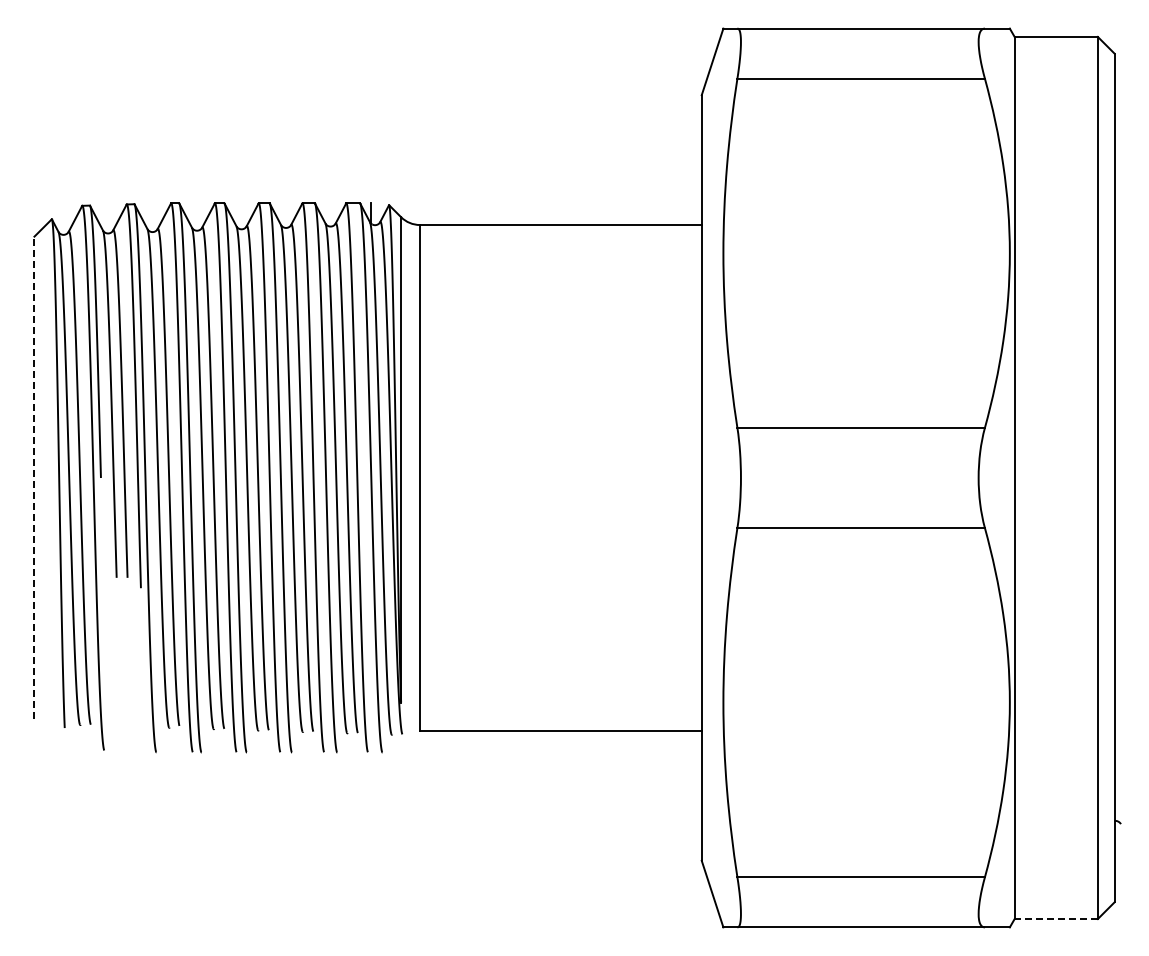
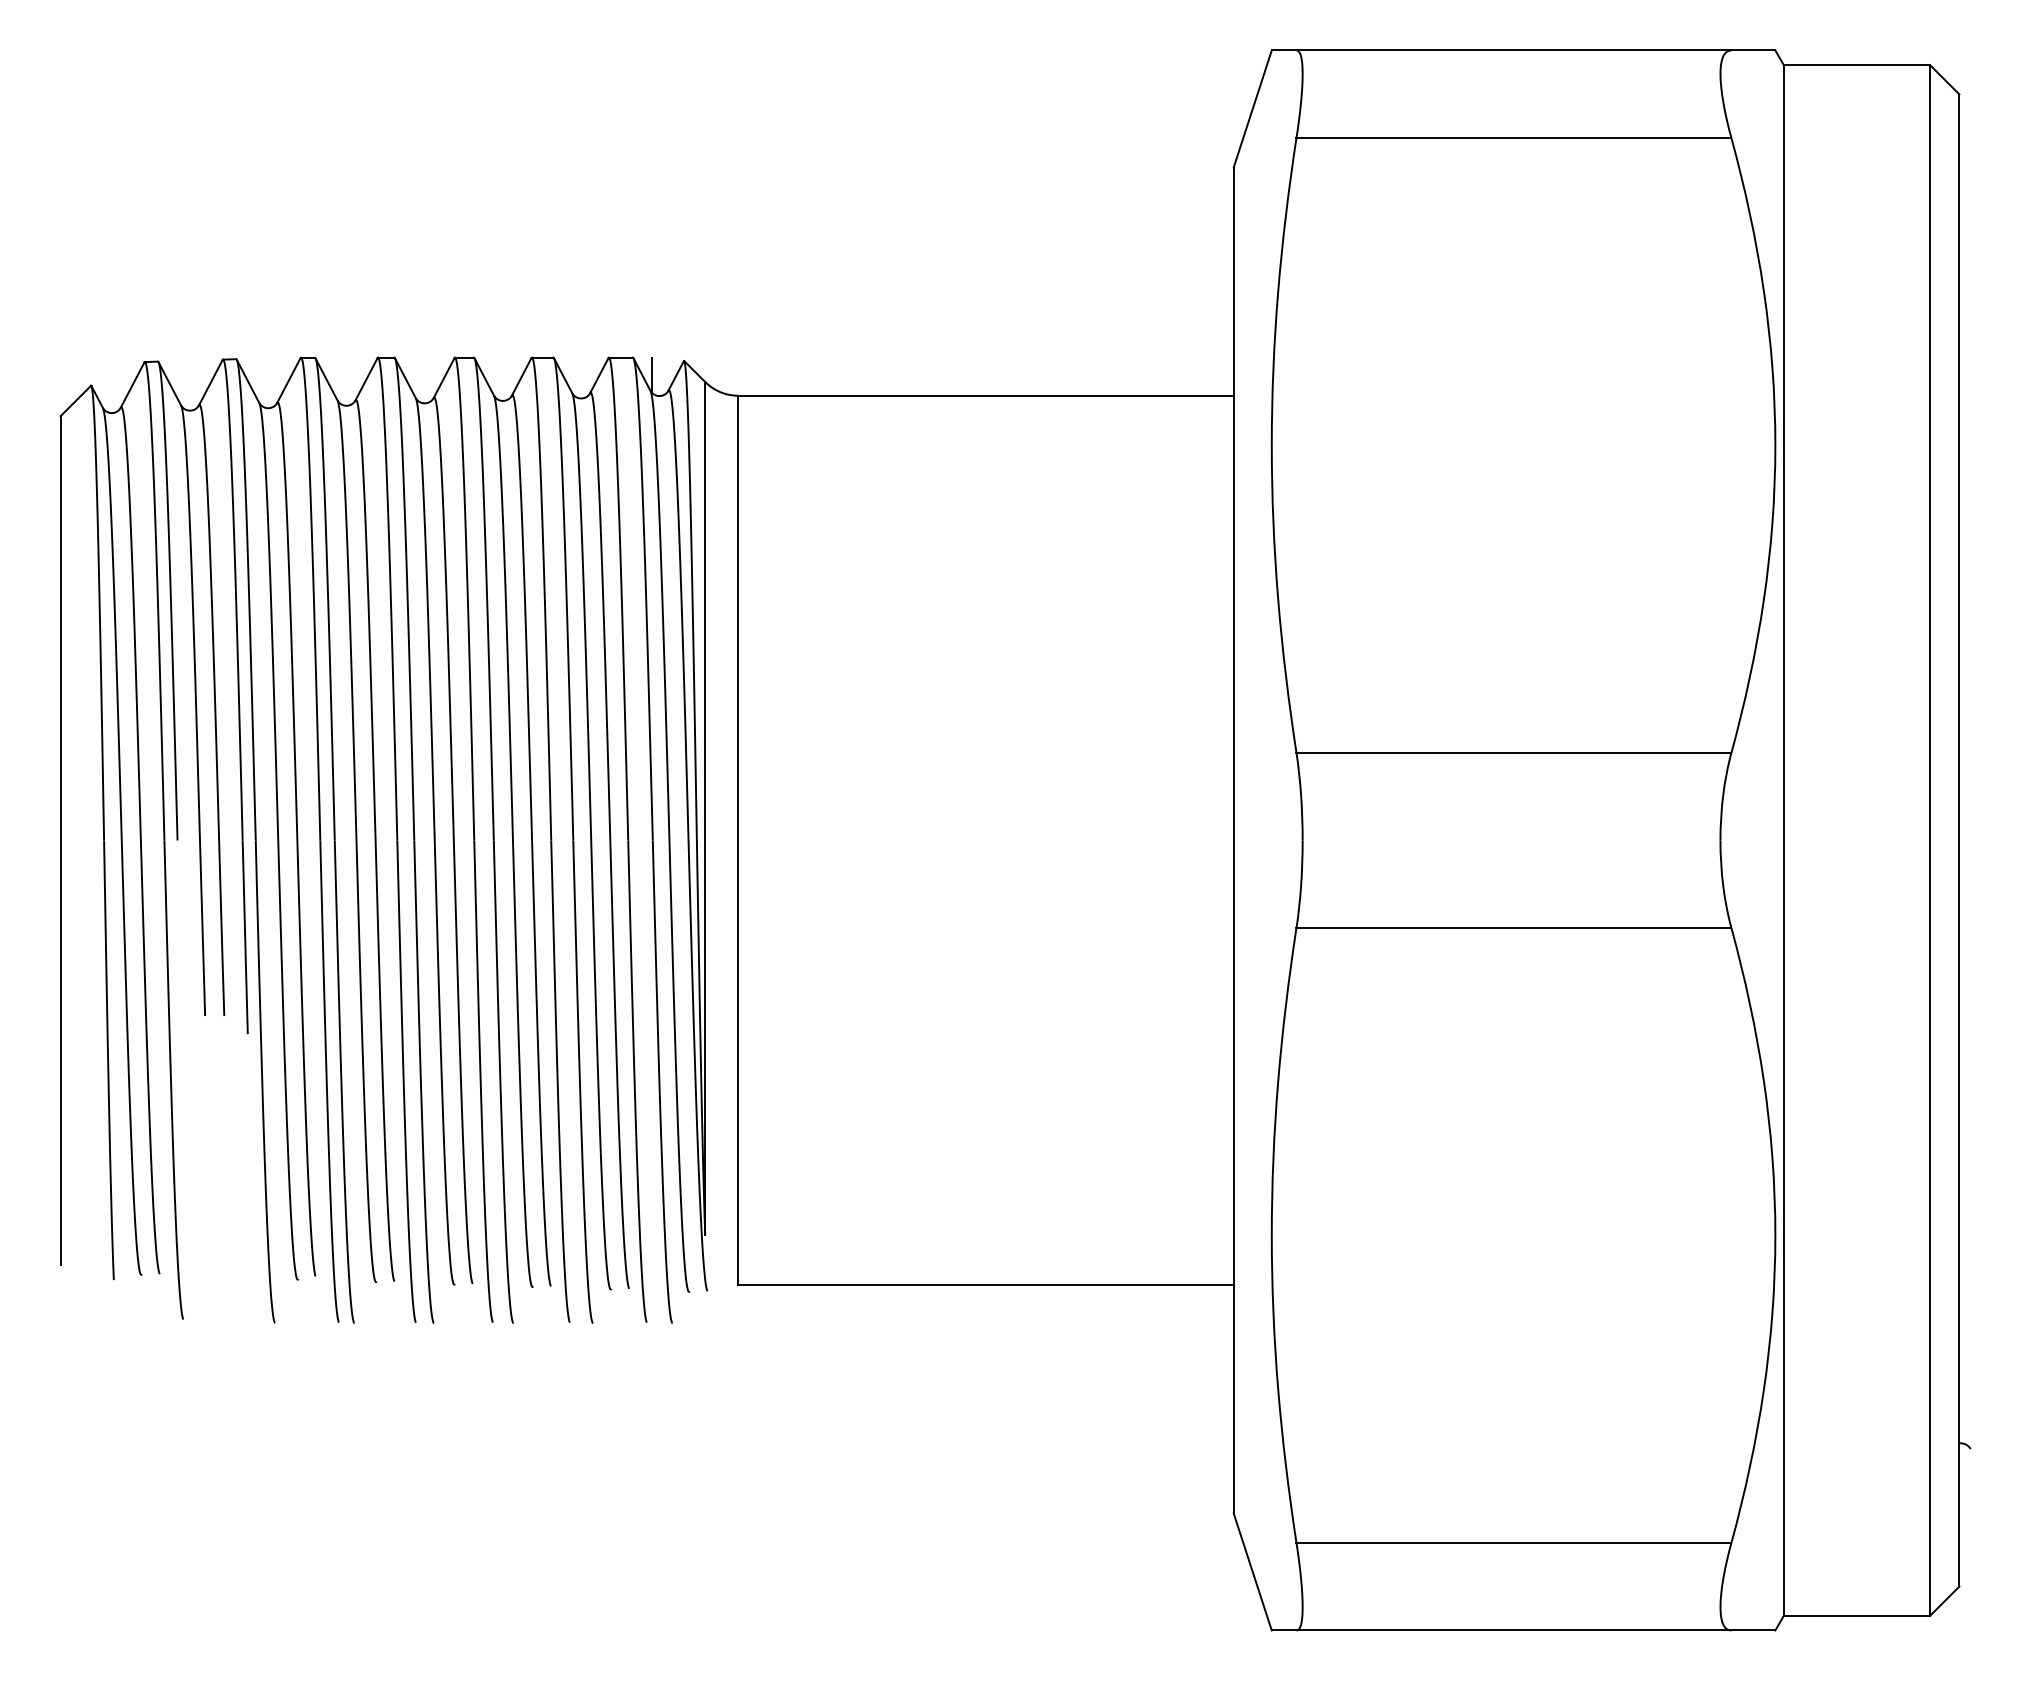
line: (34, 477) -> (60, 839), dashed -> solid
line: (1056, 919) -> (1857, 1616), dashed -> solid

